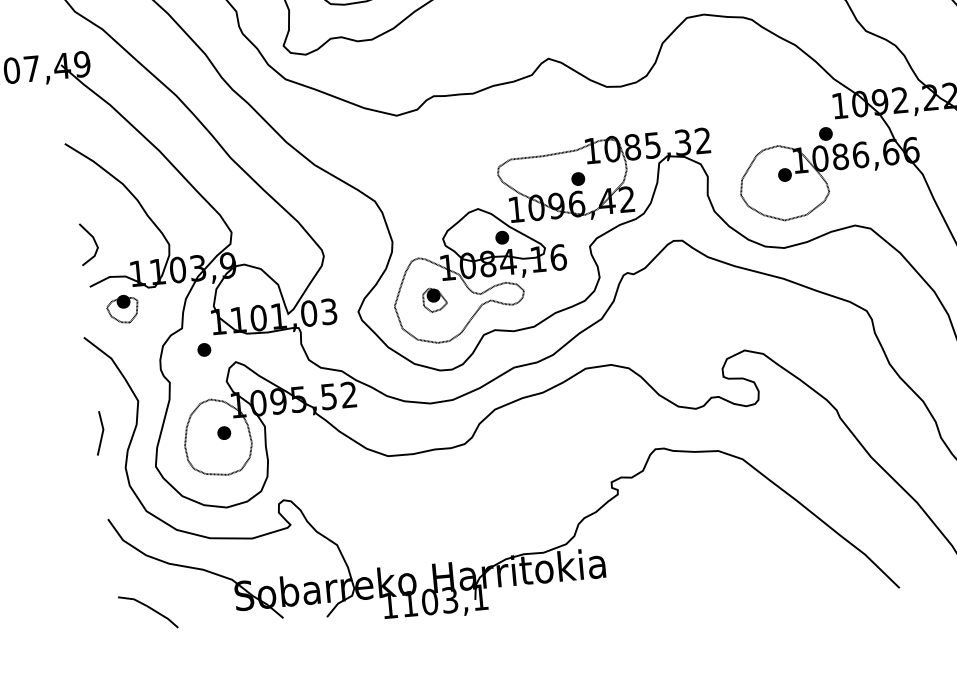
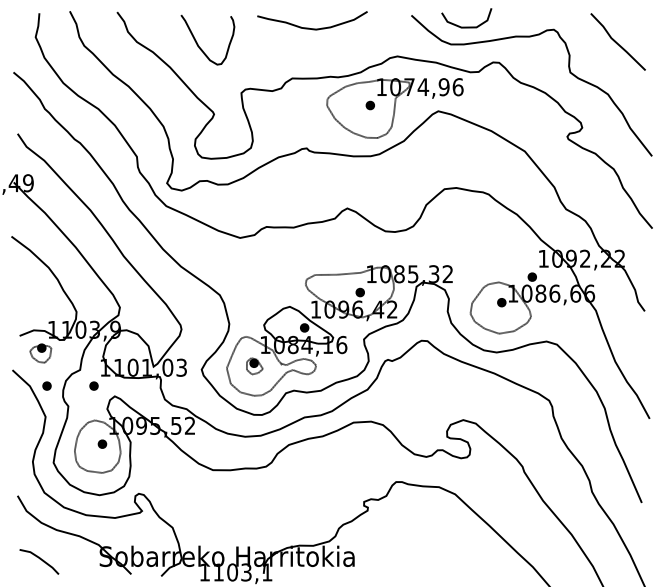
line: (92, 240) -> (24, 304), removed
part: (135, 355) -> (46, 385), added
line: (101, 433) -> (18, 436), removed

